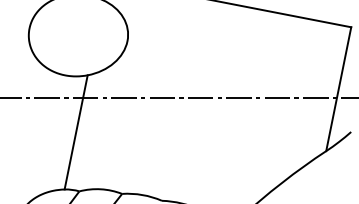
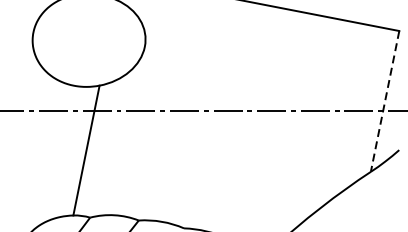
line: (338, 89) -> (384, 101), solid -> dashed

